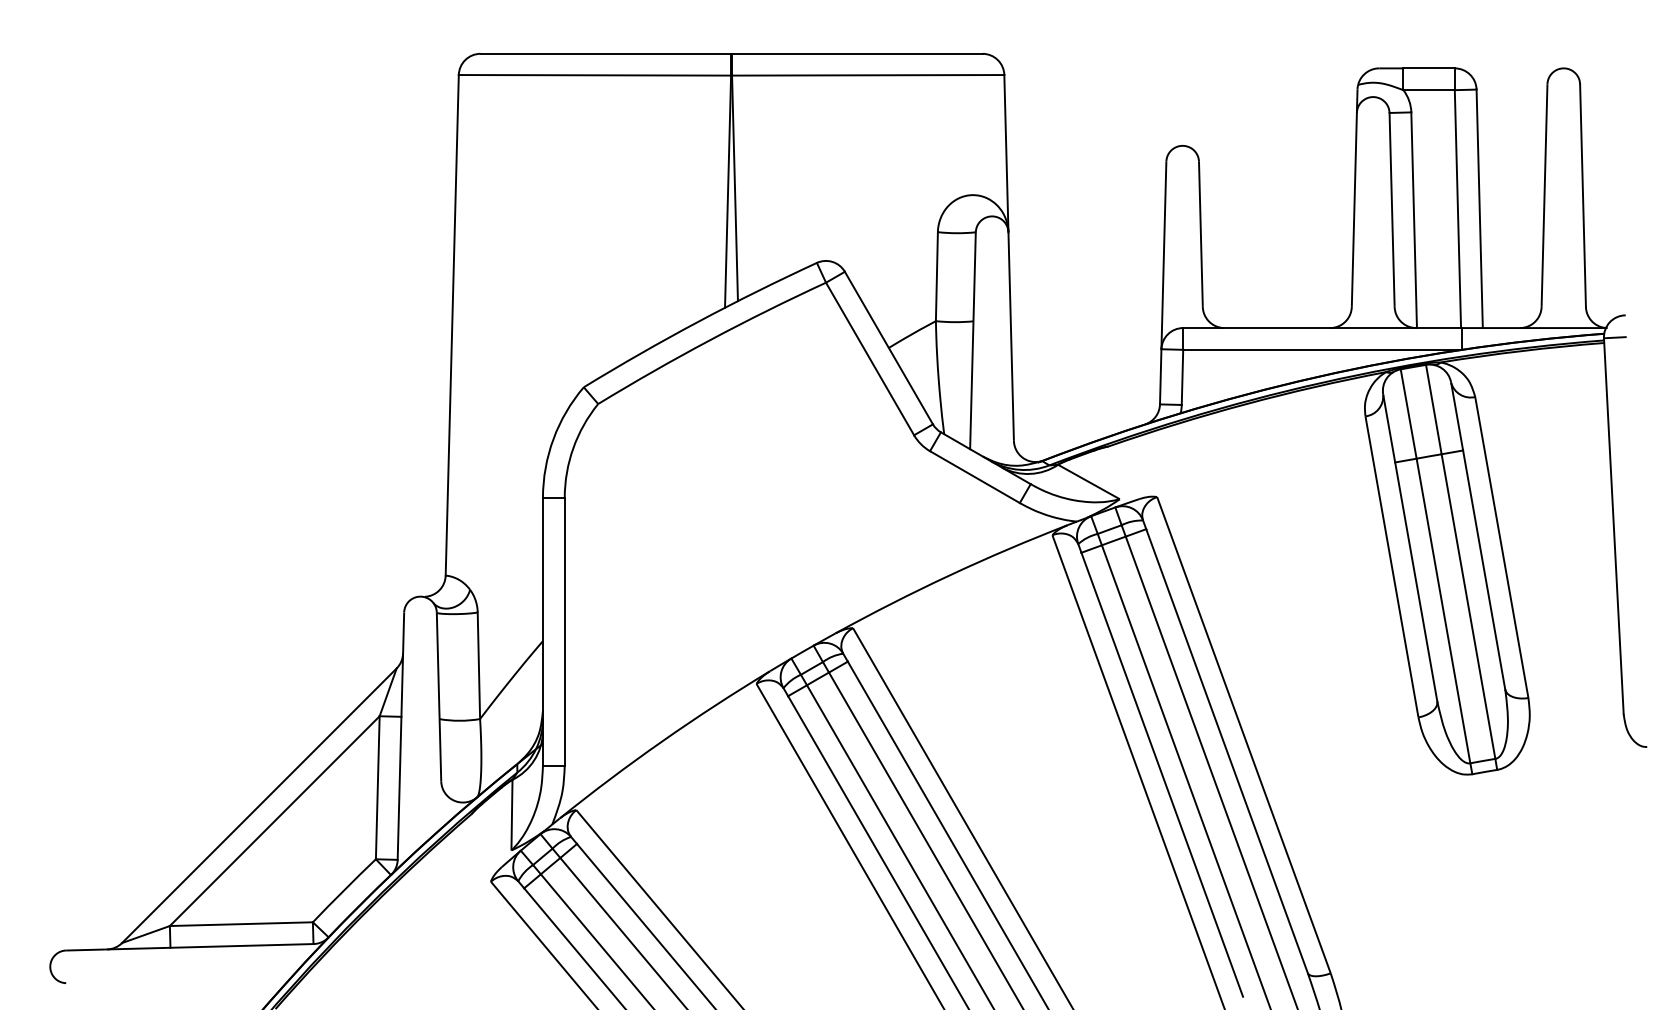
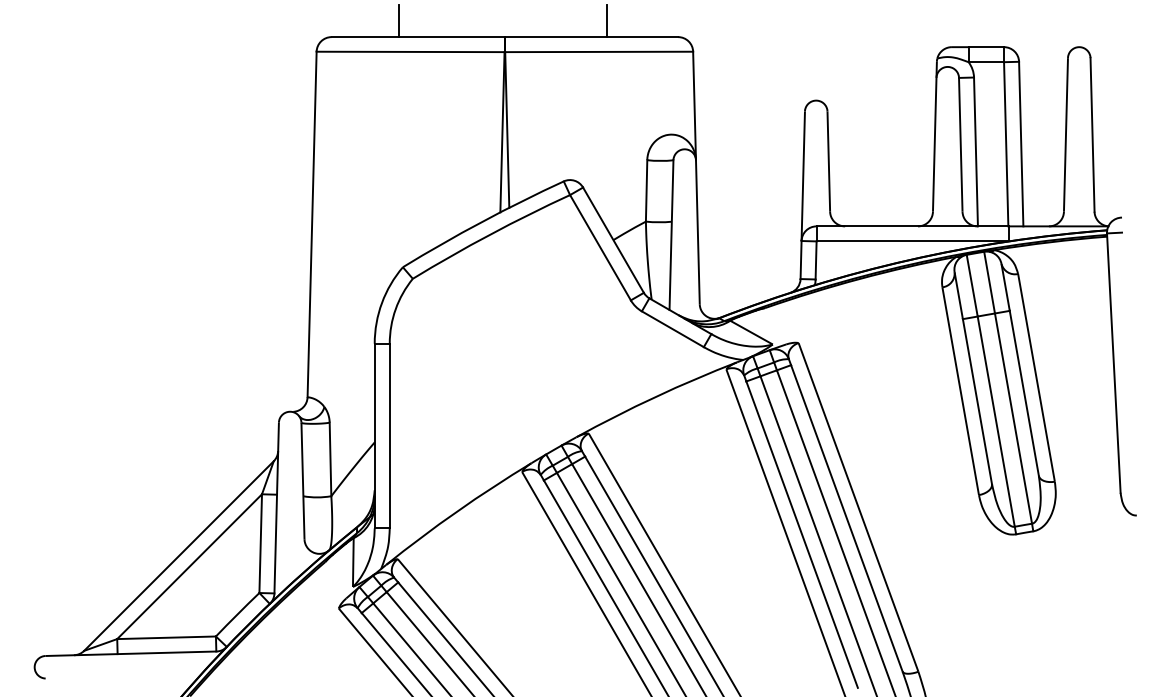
line: (578, 29) -> (399, 20), added
line: (880, 29) -> (607, 20), added

